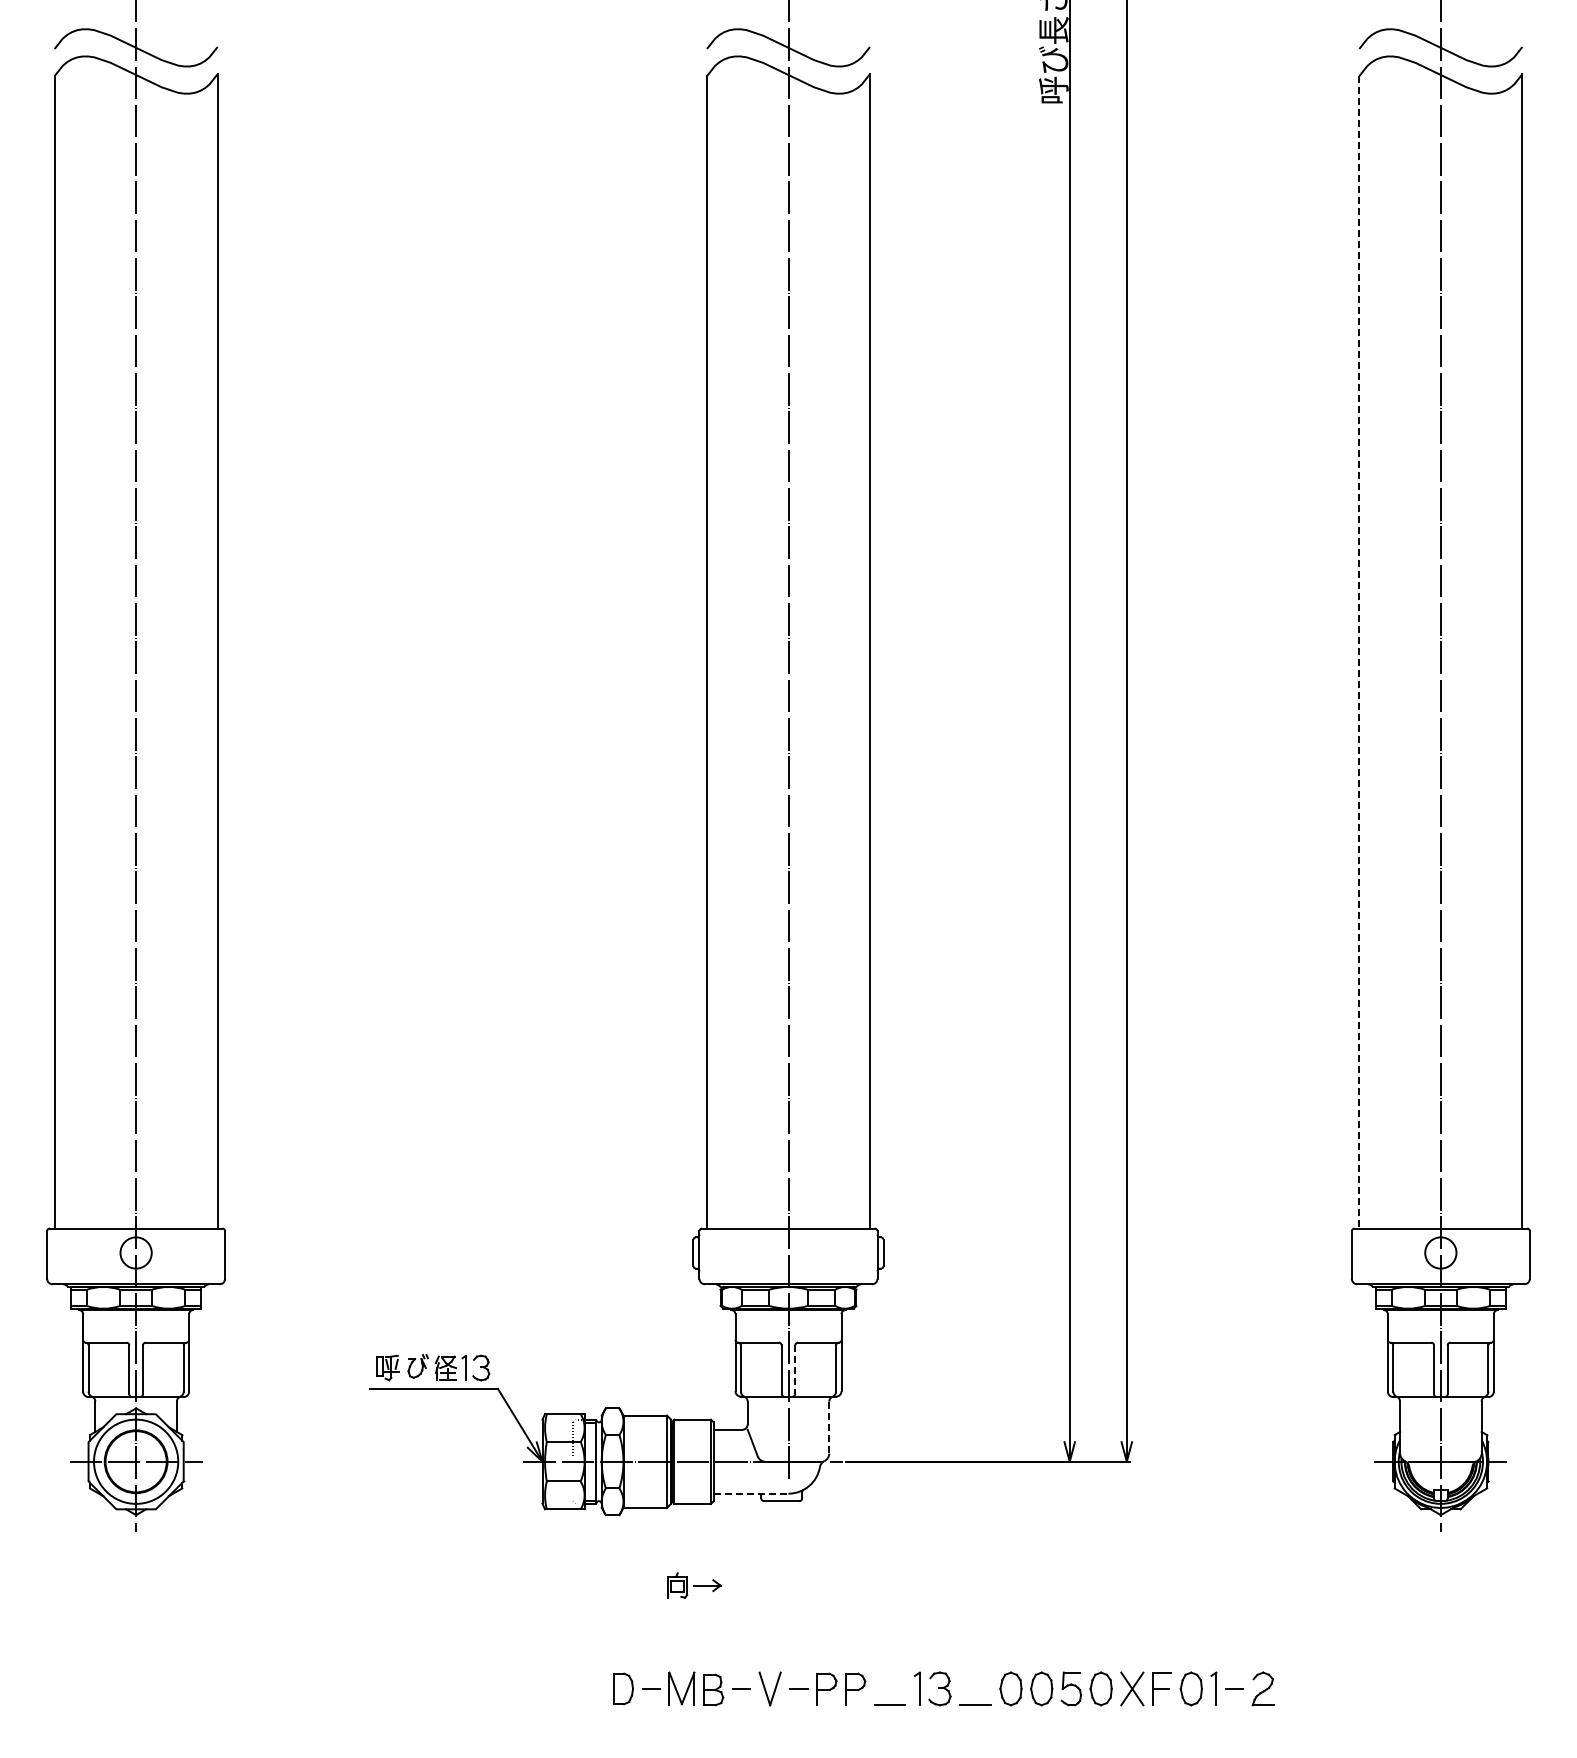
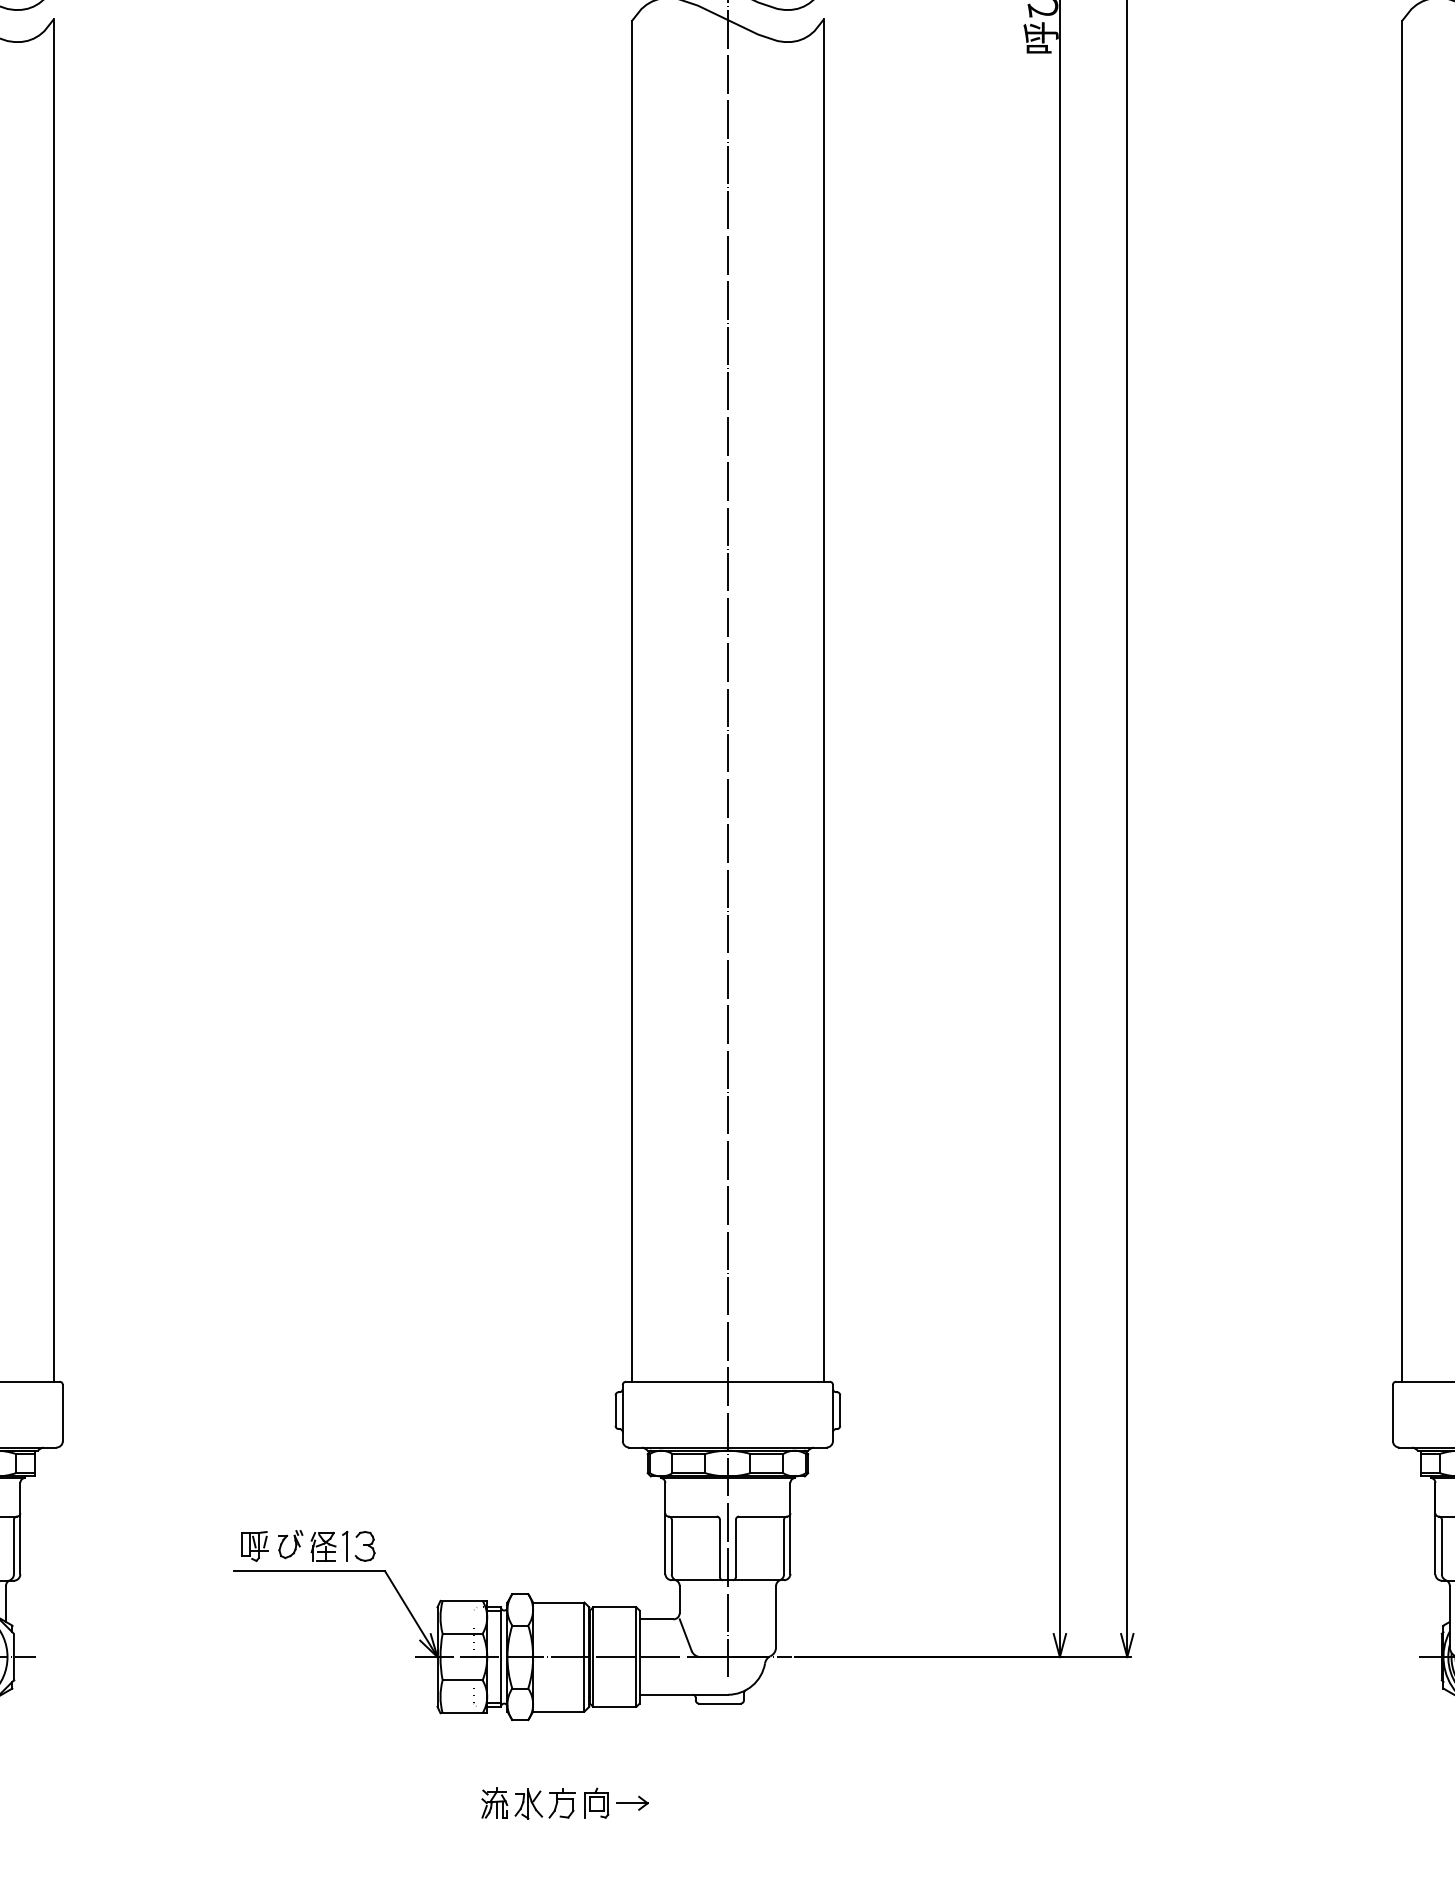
line: (1359, 652) -> (1401, 701), dashed -> solid
line: (795, 1370) -> (736, 1549), dashed -> solid
line: (829, 1427) -> (776, 1616), dashed -> solid
line: (751, 1493) -> (684, 1694), dashed -> solid
part: (619, 1585) -> (528, 1803), added

